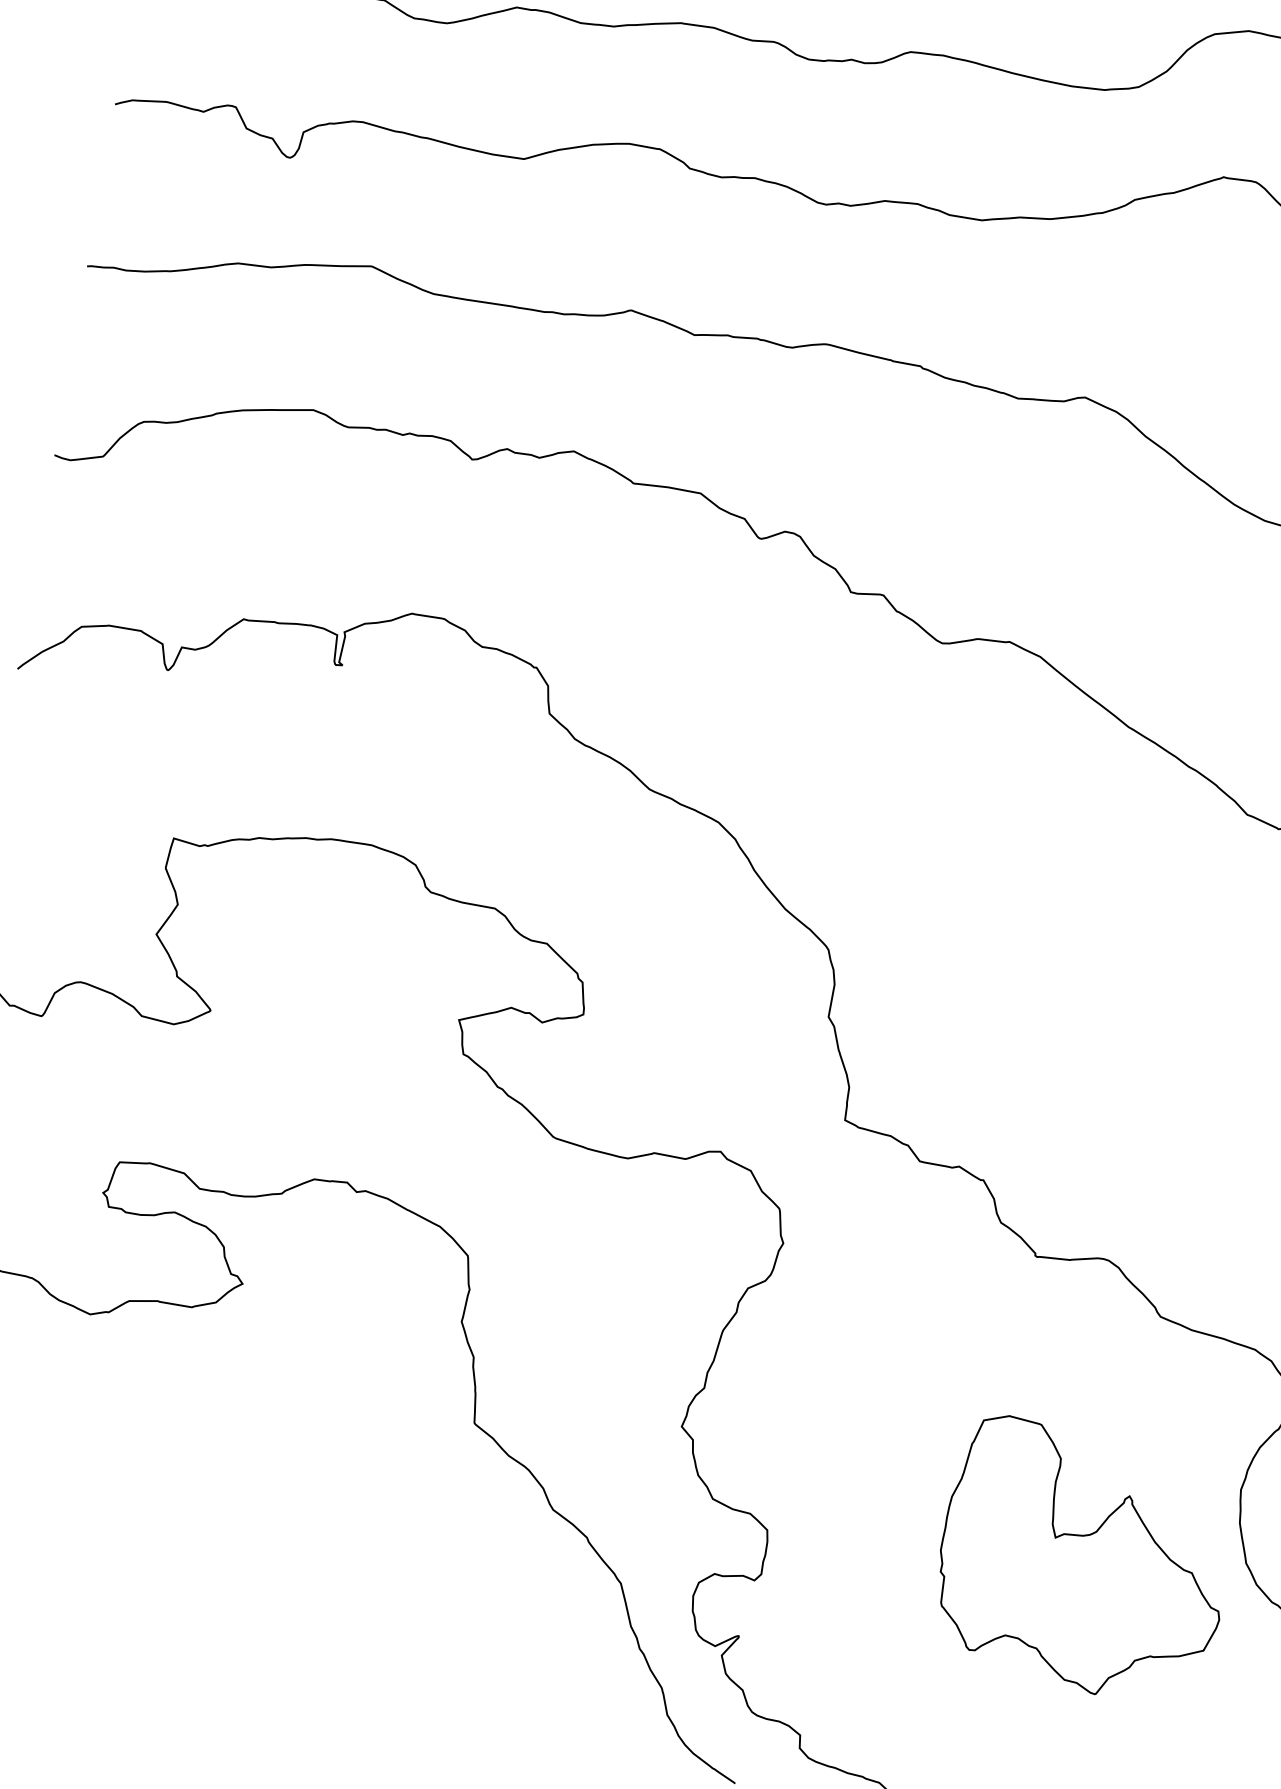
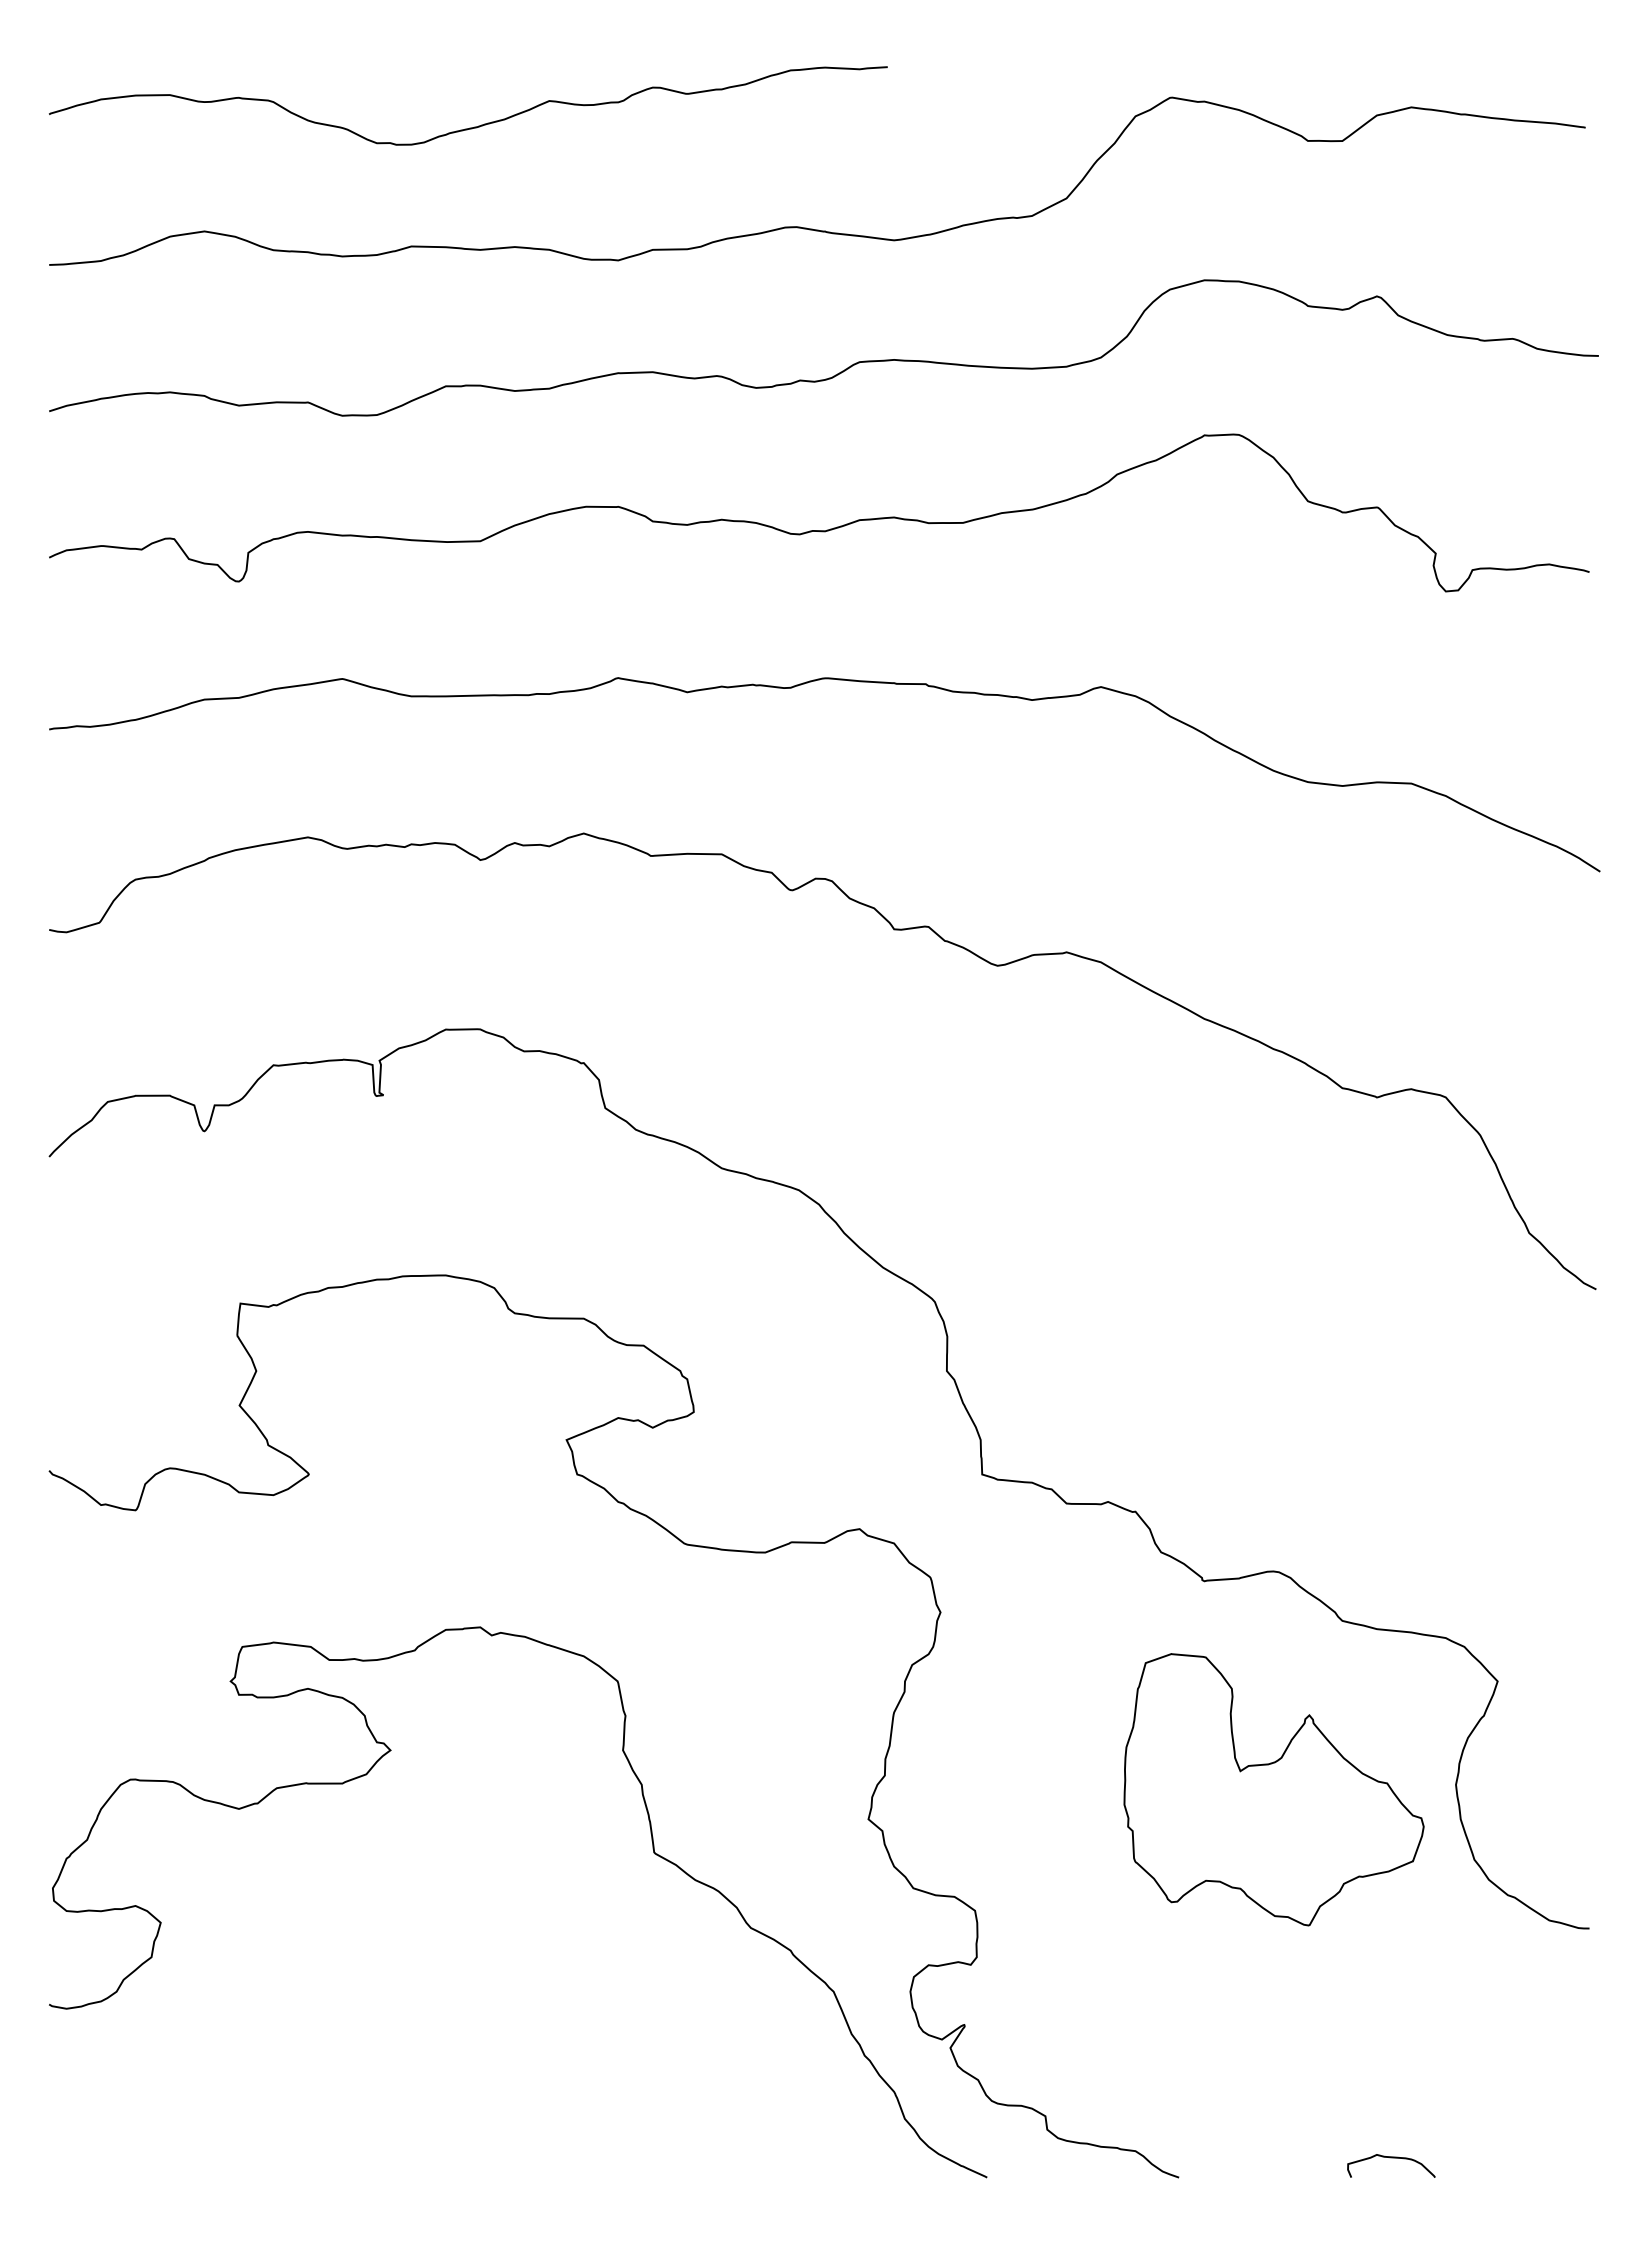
part: (1083, 1560) -> (1273, 1789), moved

